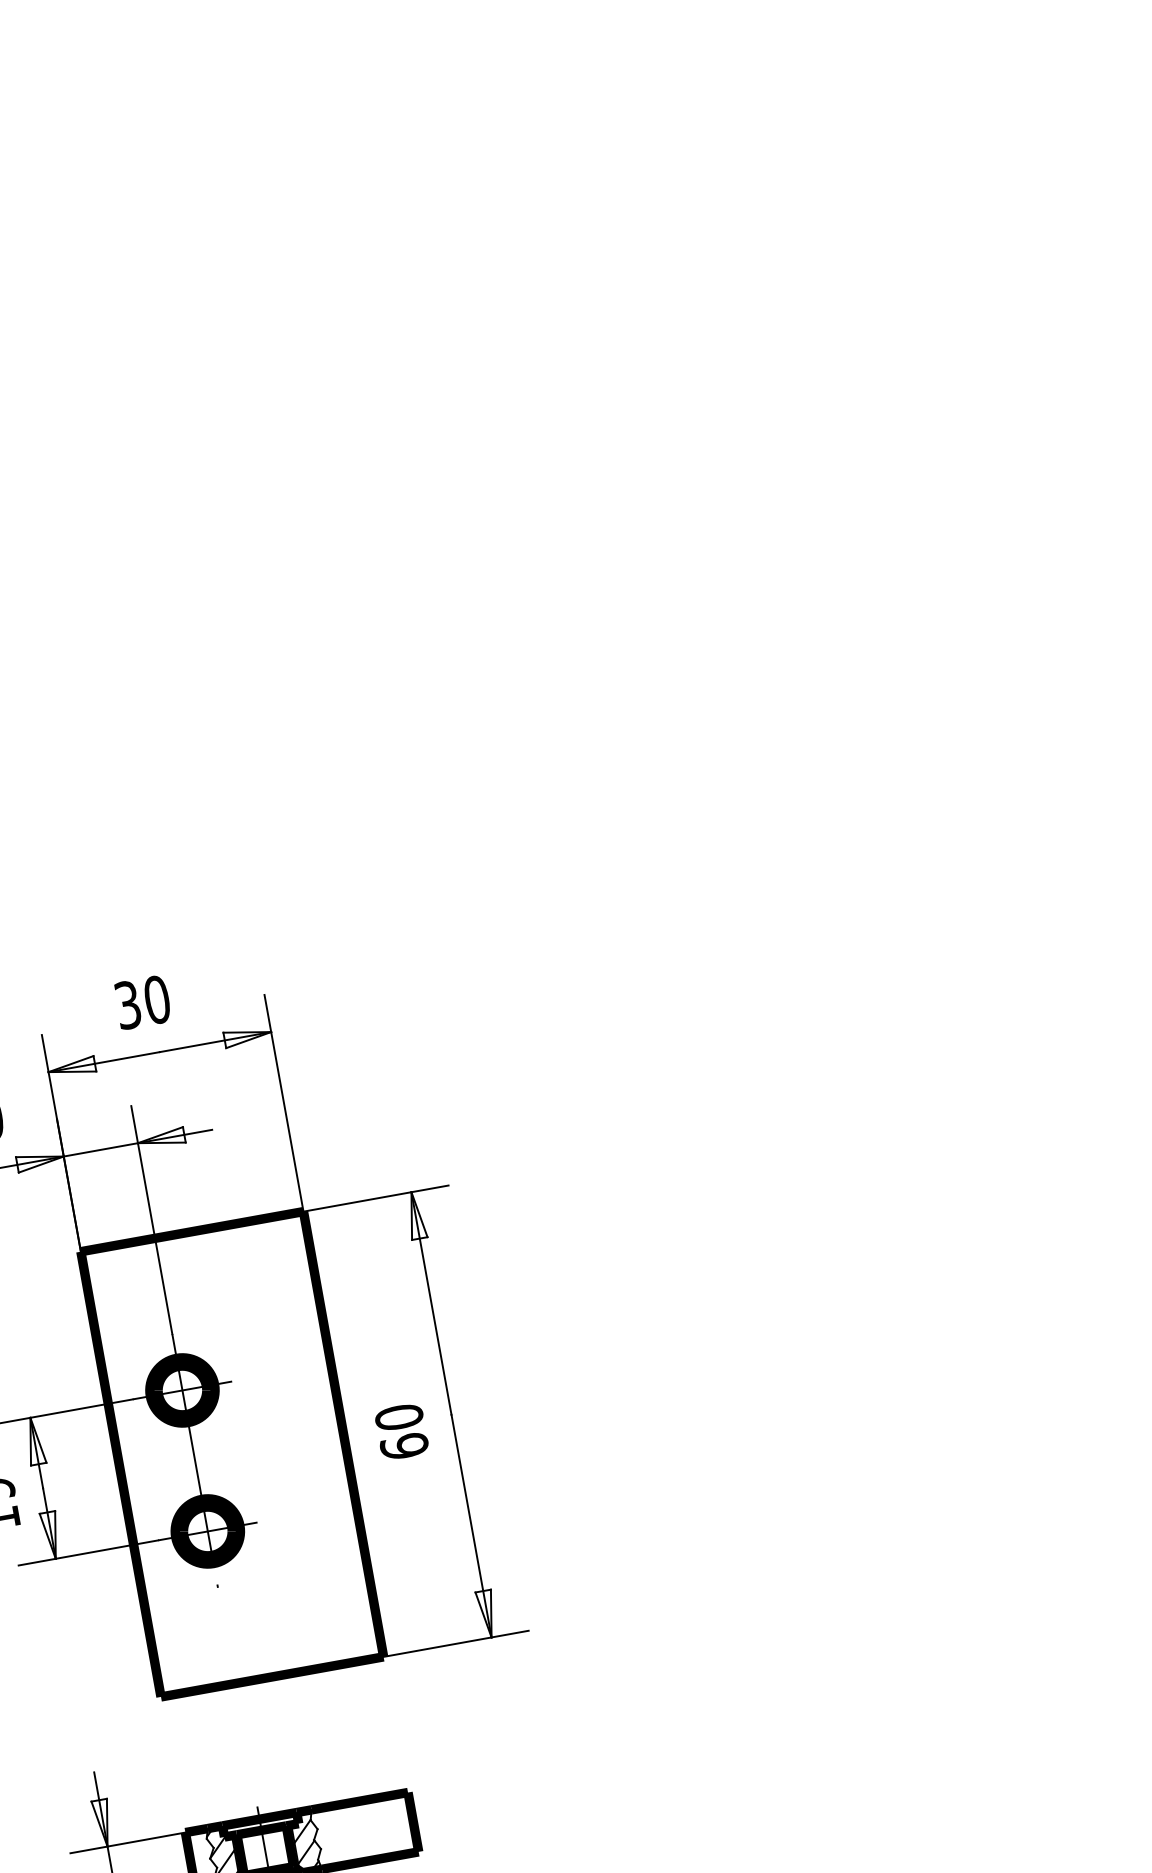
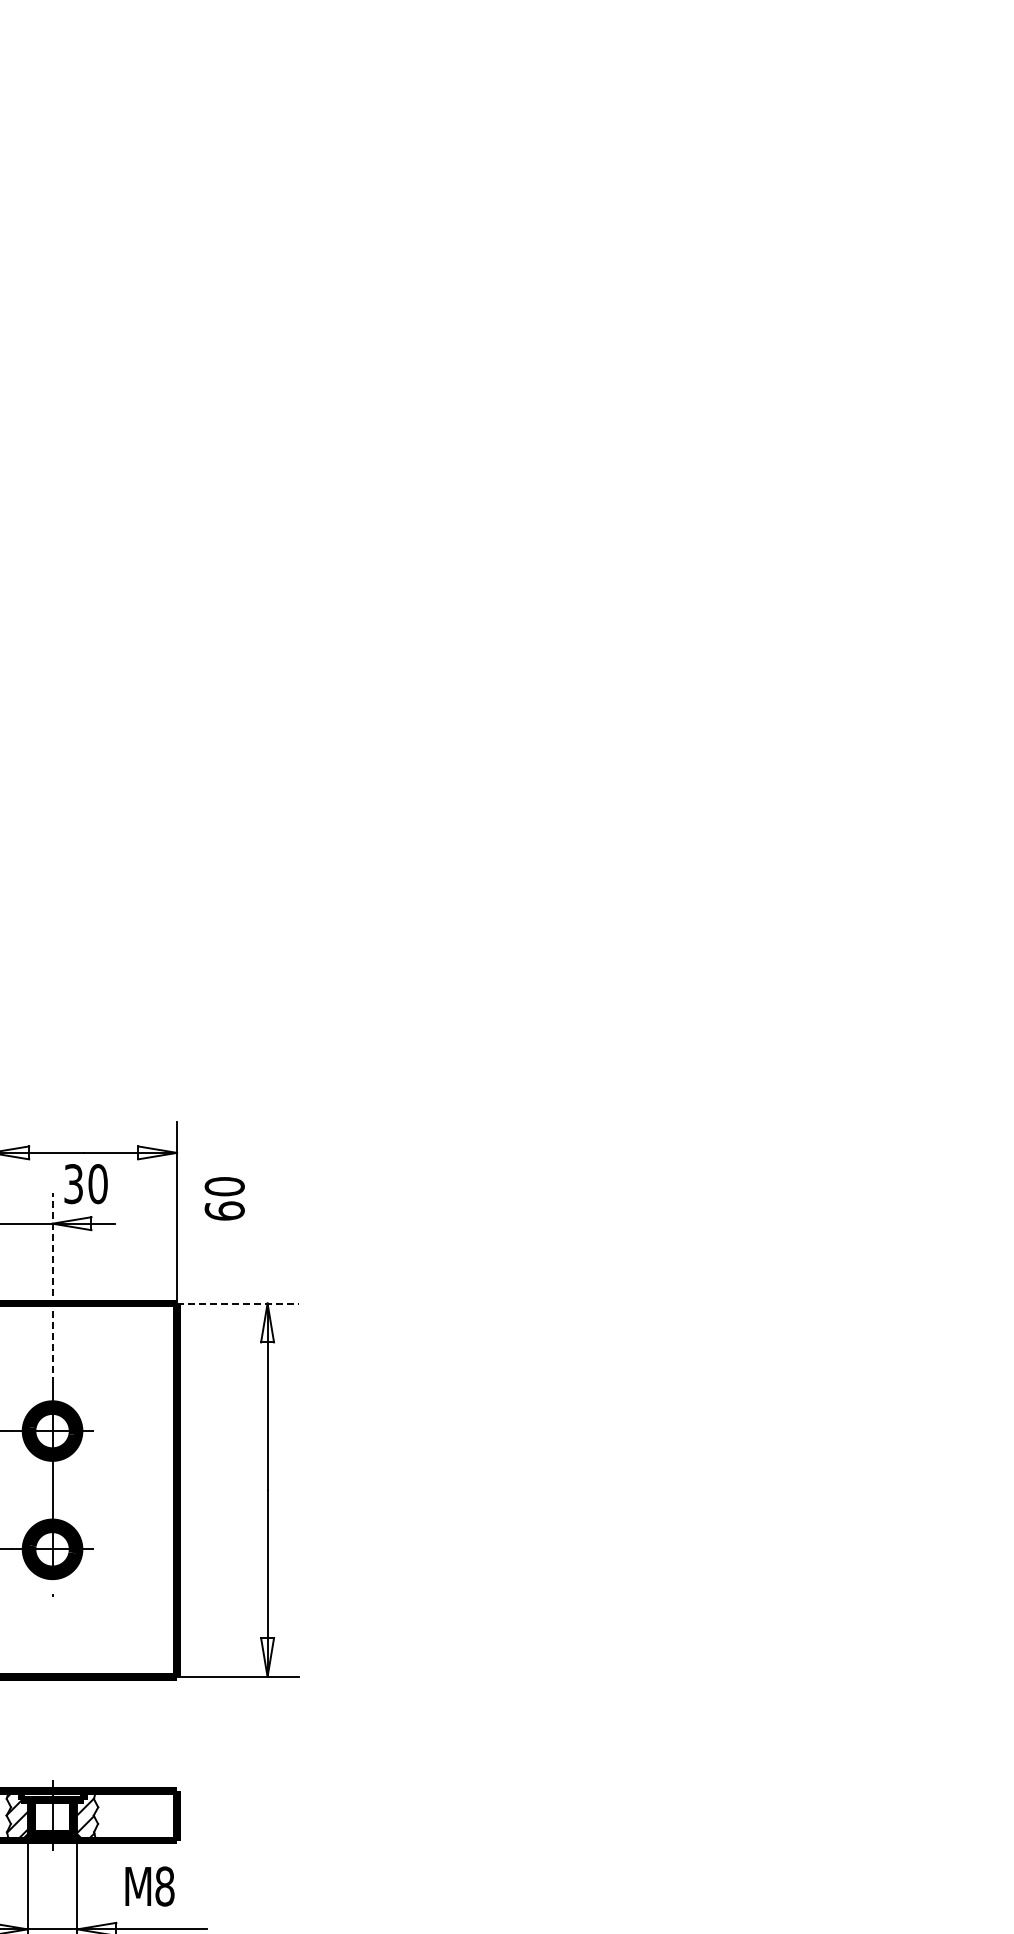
text: (142, 1003) -> (85, 1184), moved
line: (375, 1198) -> (237, 1303), solid -> dashed
line: (151, 1220) -> (52, 1288), solid -> dashed
text: (401, 1431) -> (224, 1198), moved

